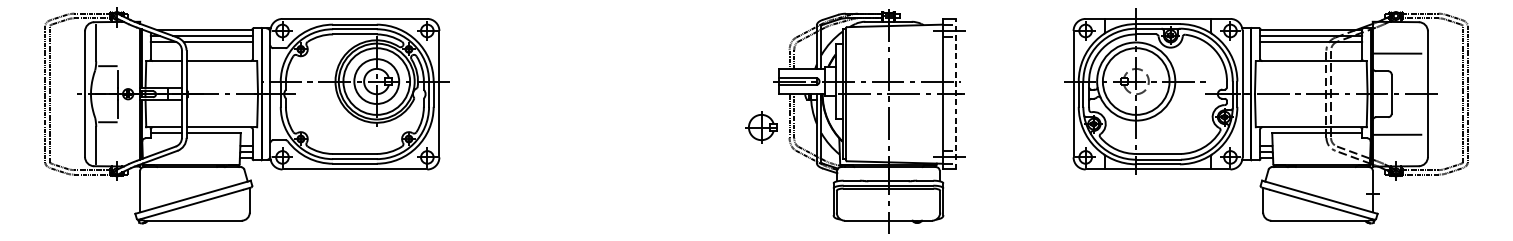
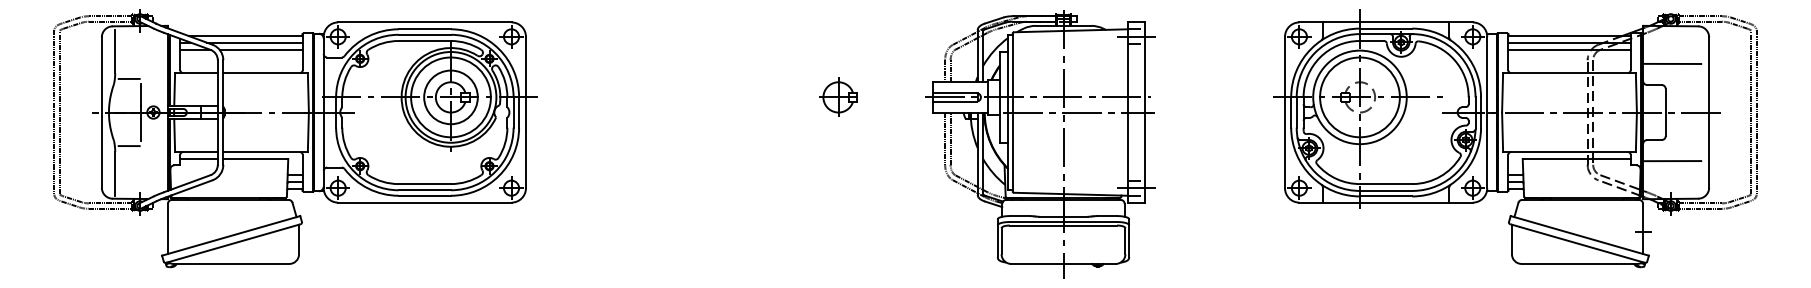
line: (956, 94) -> (1144, 112), dashed -> solid
part: (761, 126) -> (838, 96), moved

